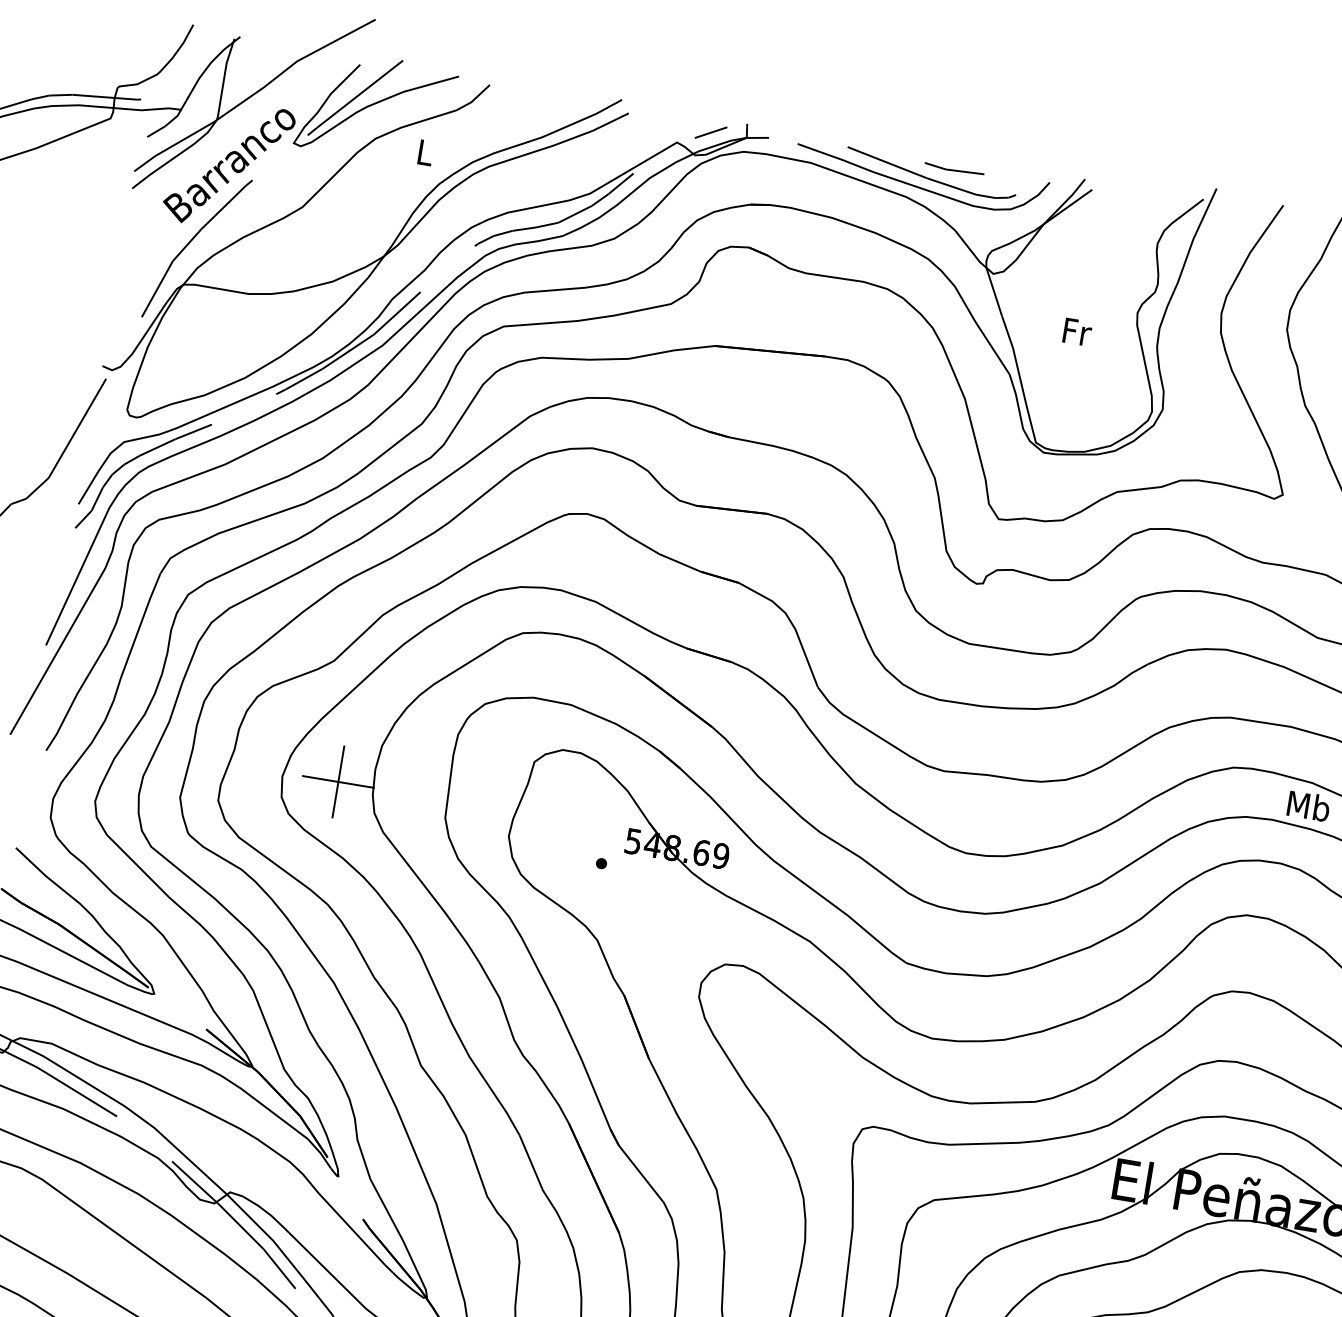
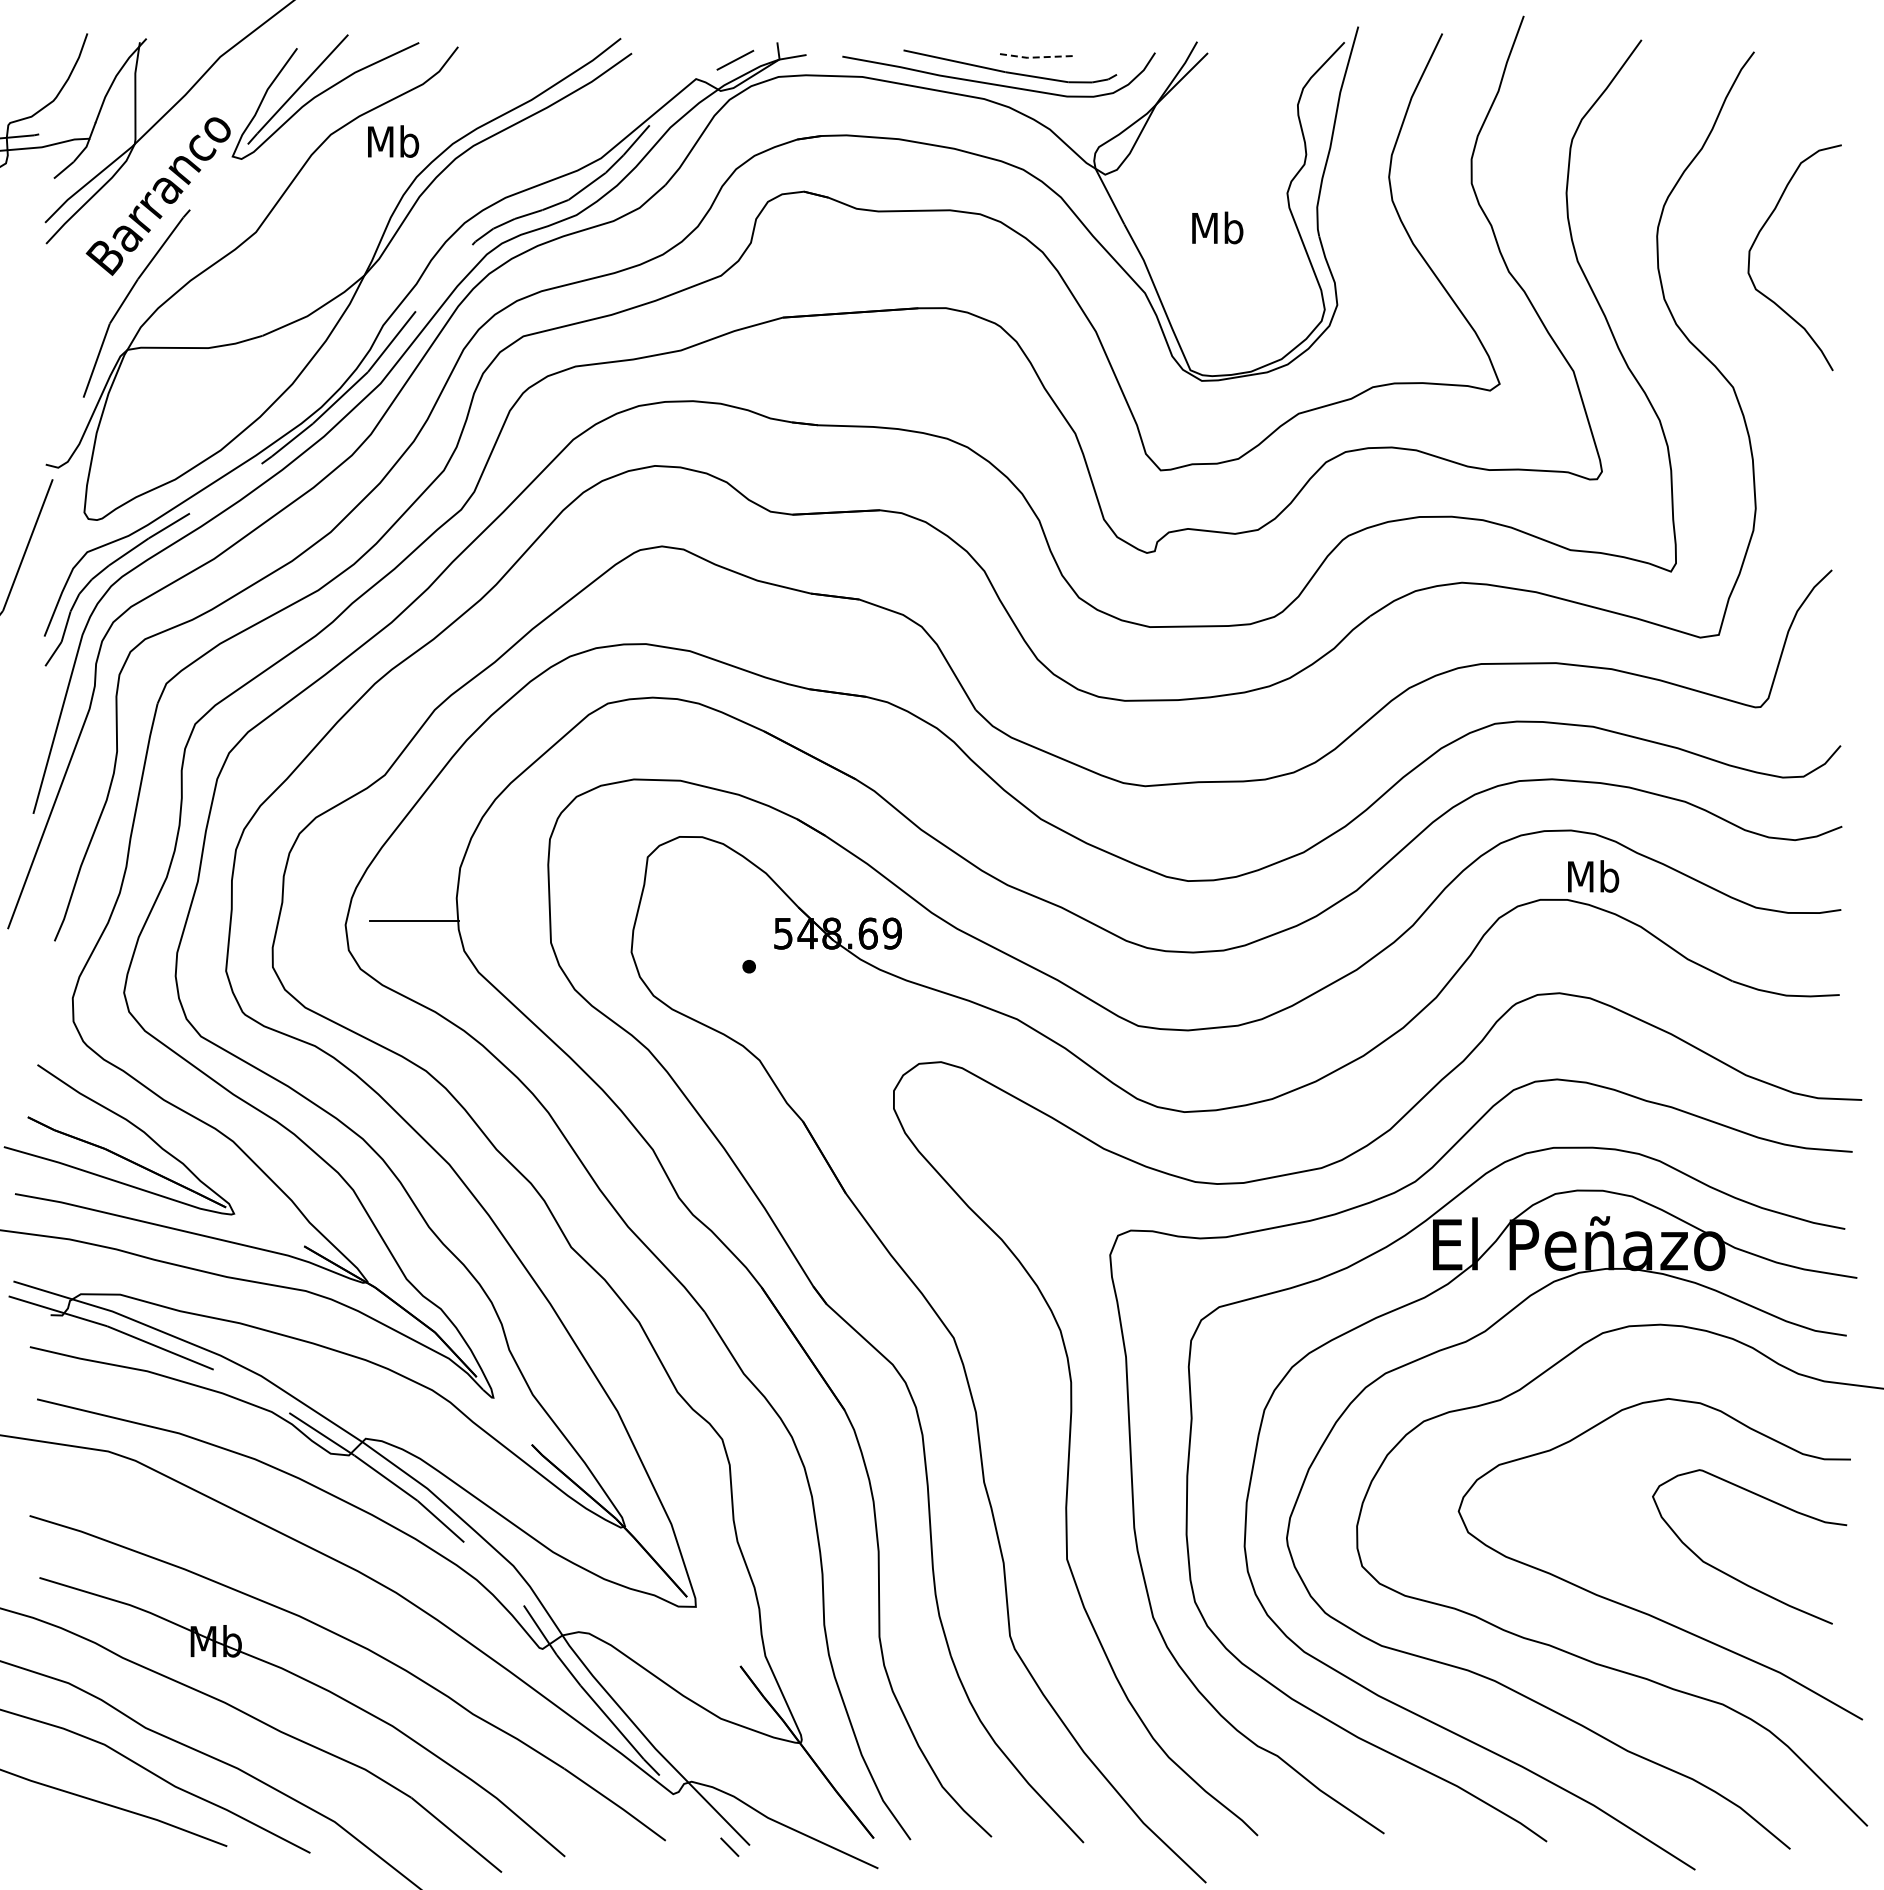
text: (425, 152) -> (393, 141), L -> Mb
line: (953, 170) -> (1036, 57), solid -> dashed
text: (1076, 331) -> (1217, 227), Fr -> Mb
line: (338, 781) -> (414, 920), removed
text: (1308, 806) -> (1593, 876), moved

